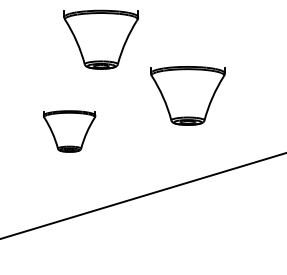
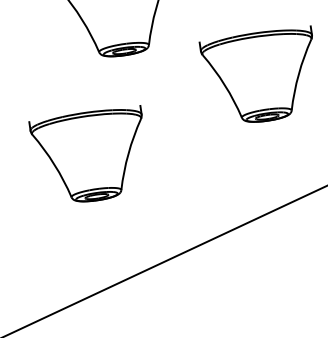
part: (69, 131) -> (90, 156), size x1.43

